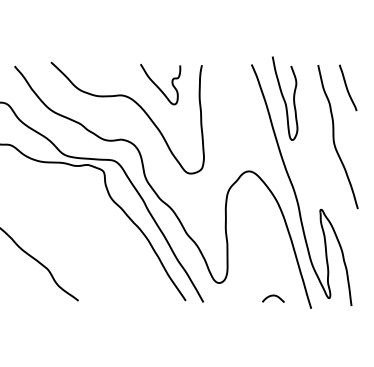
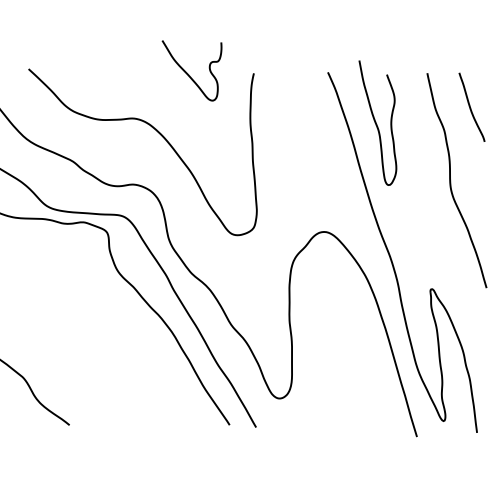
curve: (158, 86) -> (188, 73), moved
curve: (273, 296) -> (360, 418), removed

